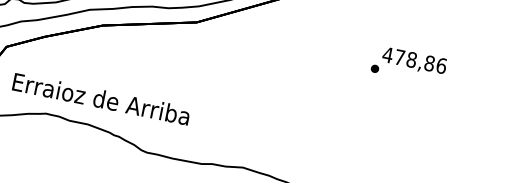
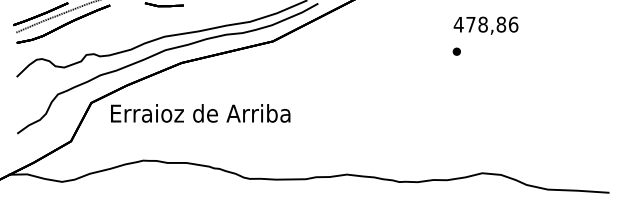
text: (413, 61) -> (485, 25), moved
text: (101, 99) -> (200, 113), moved

